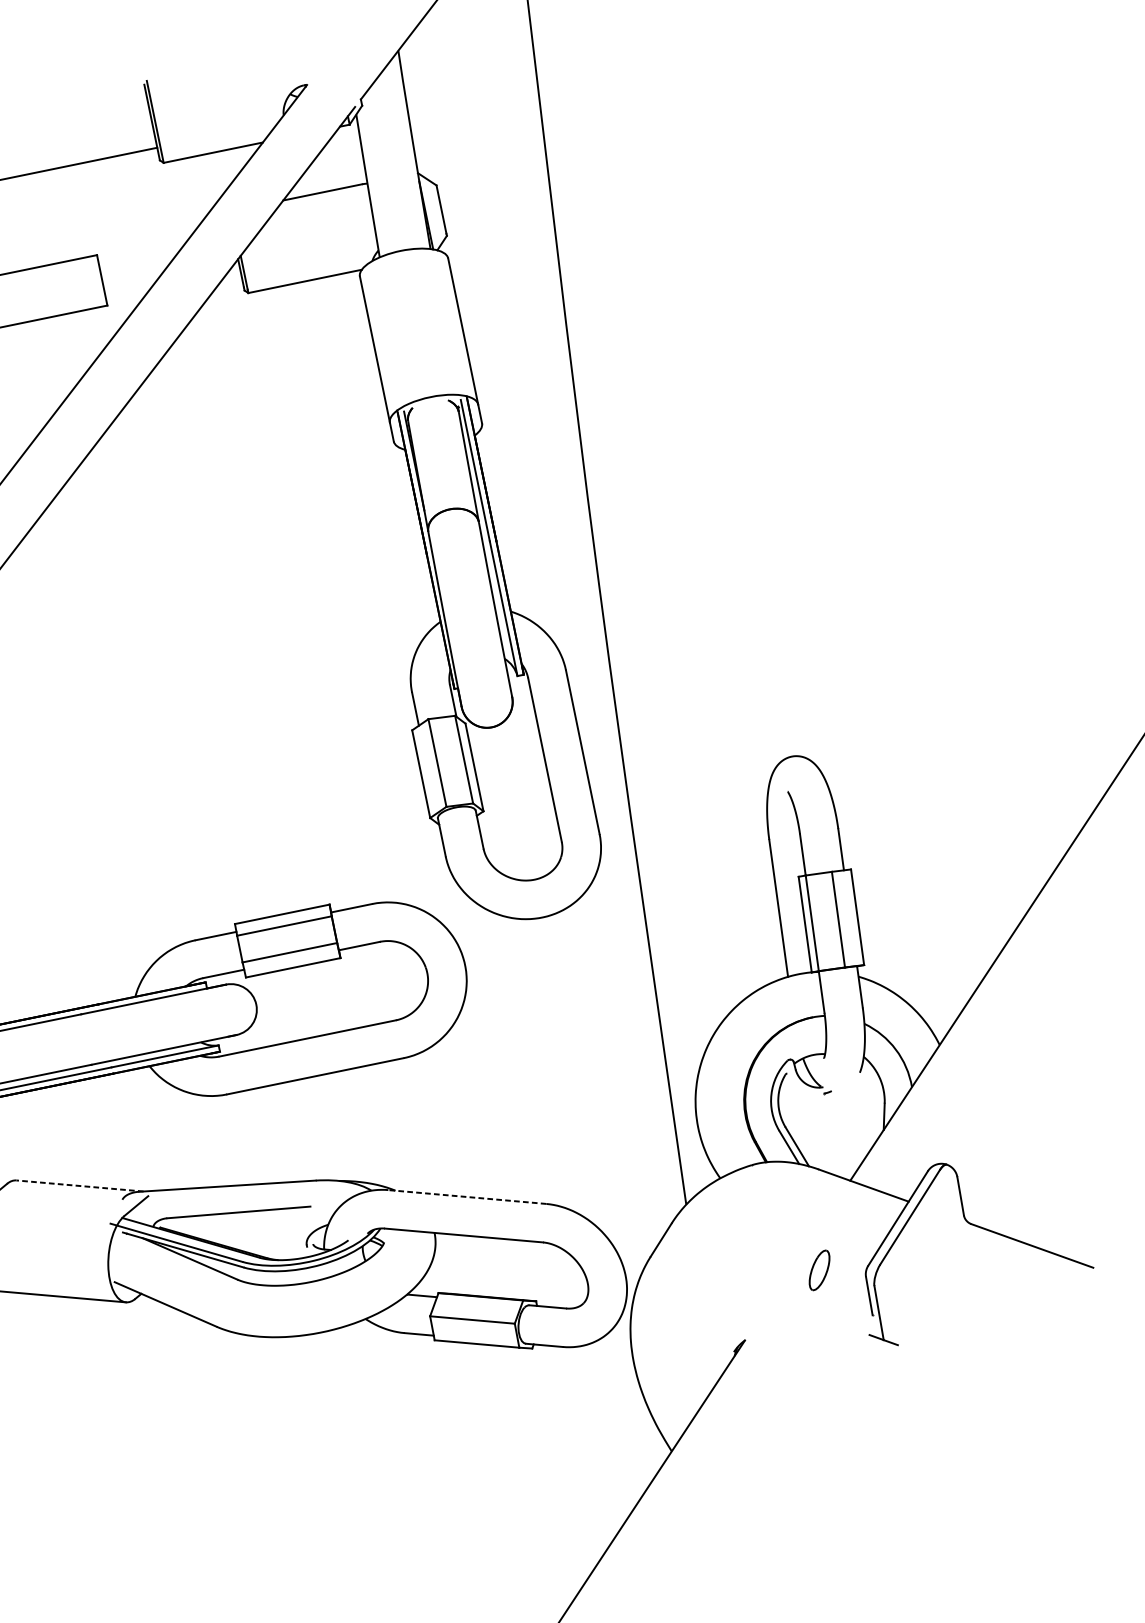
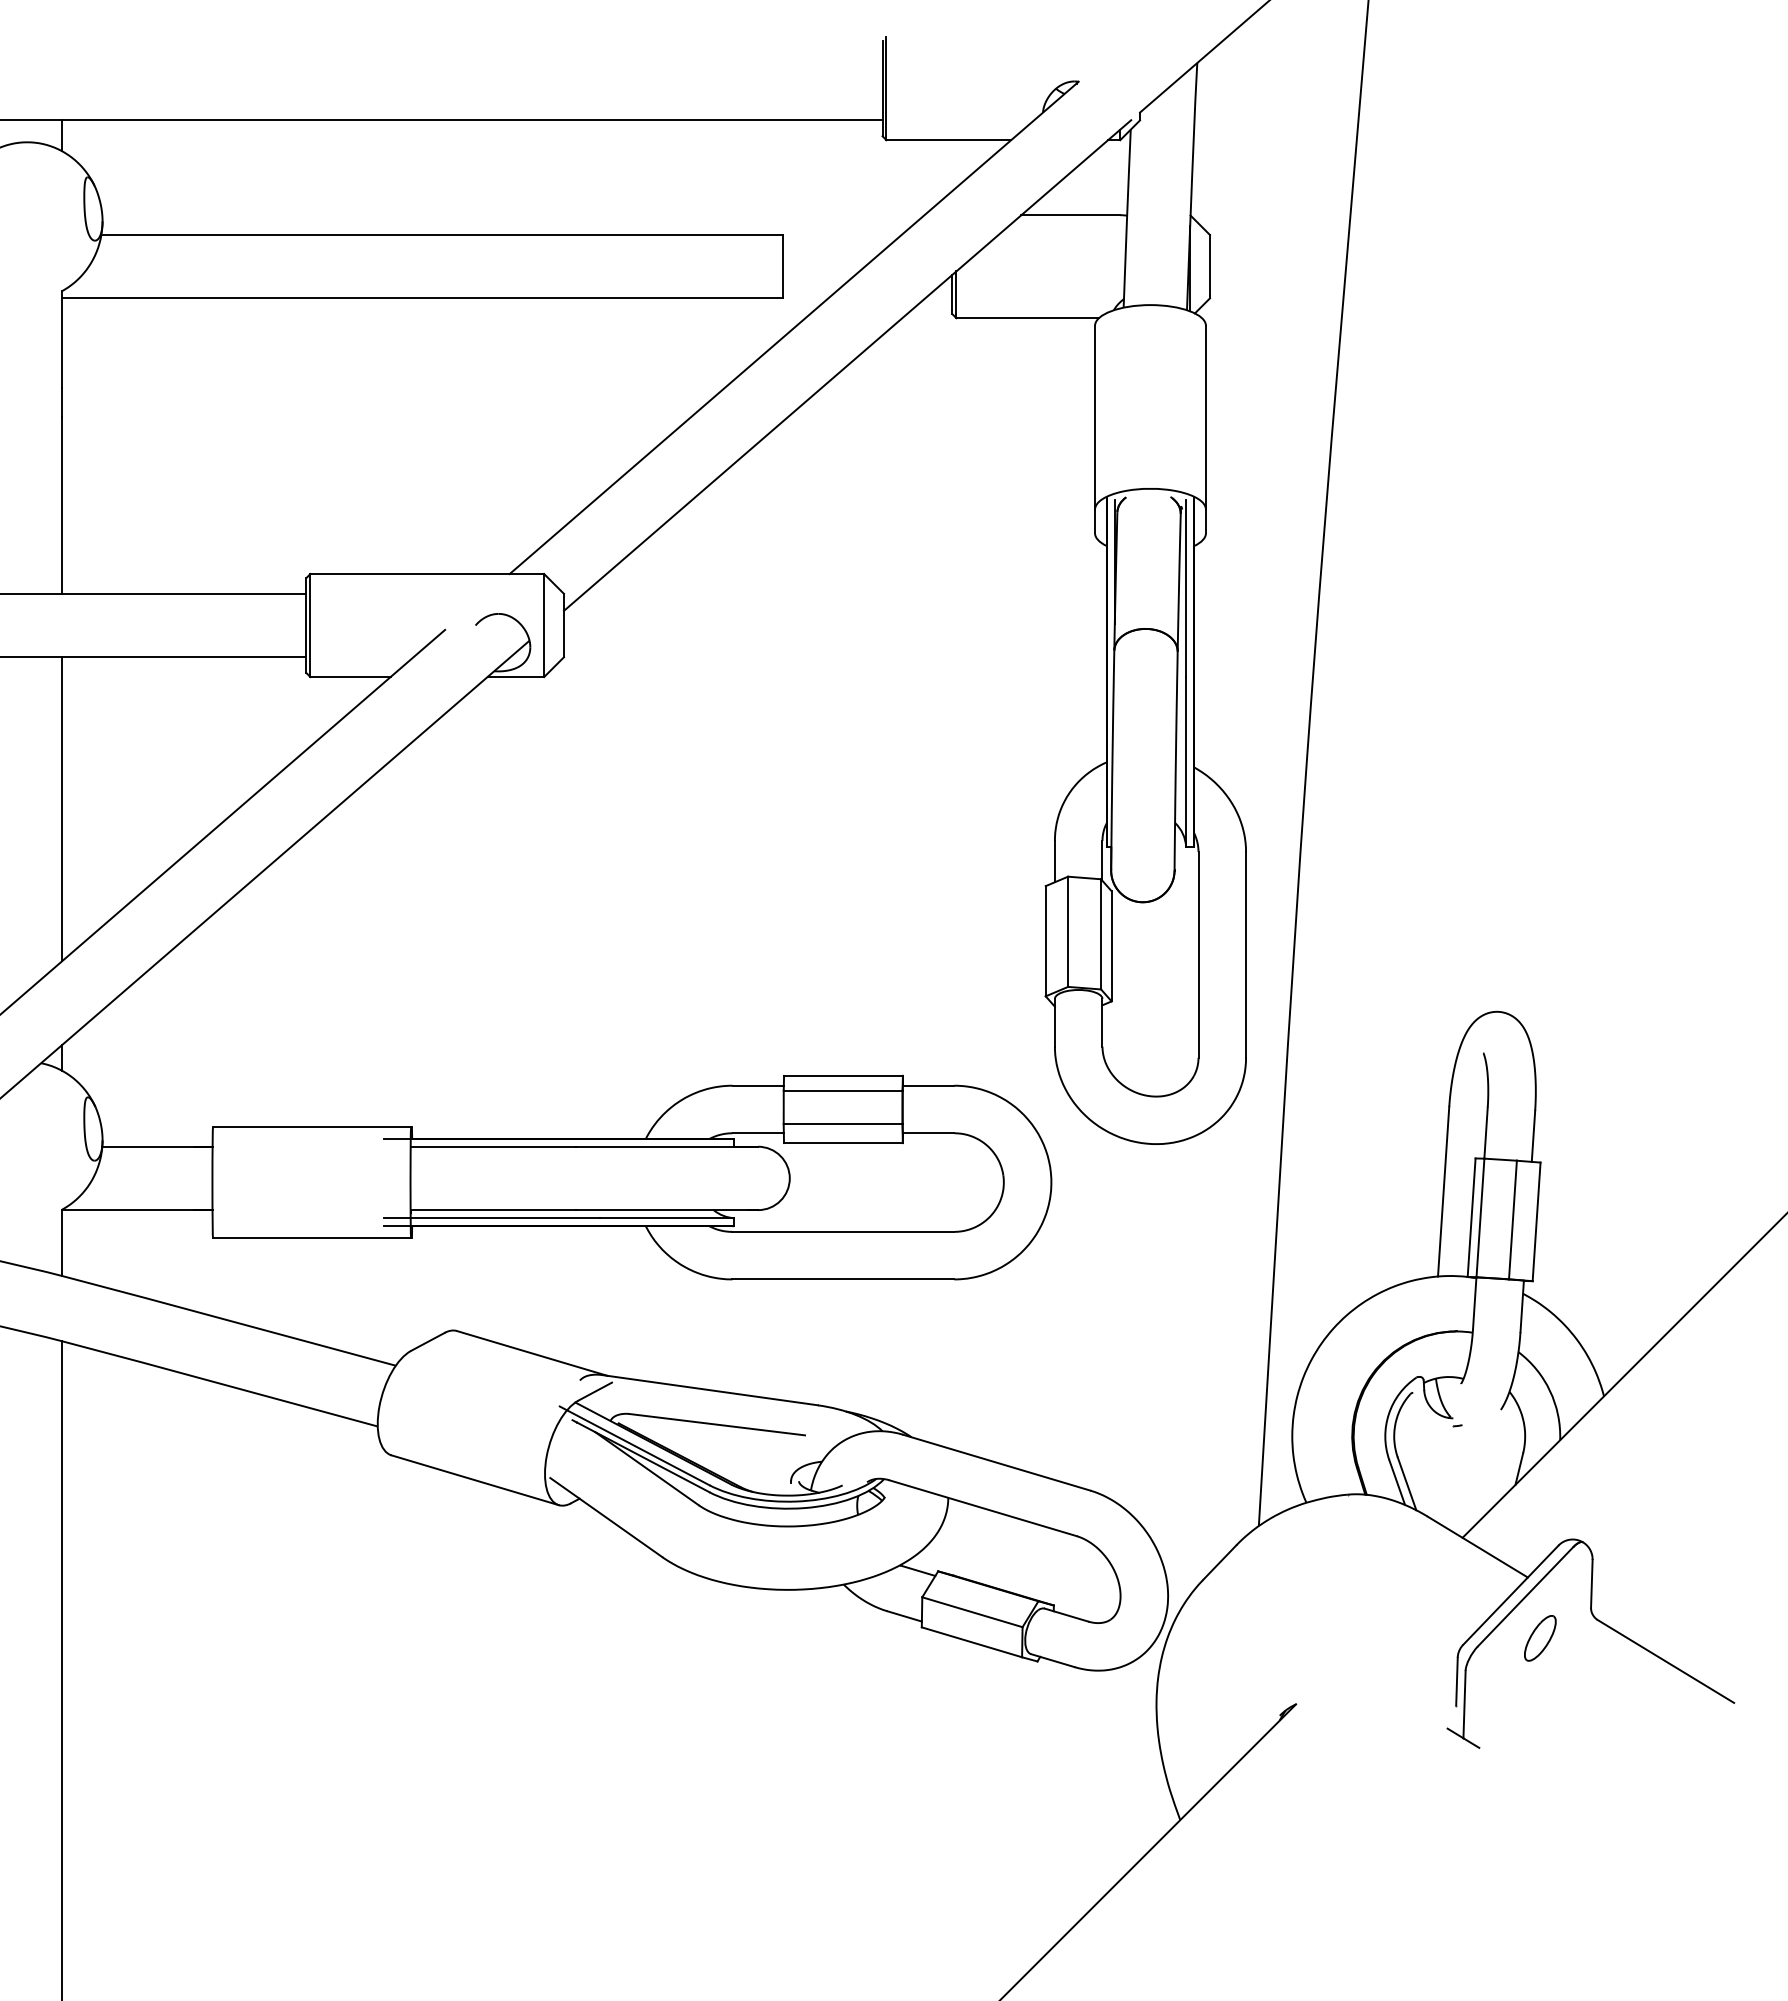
line: (80, 1185) -> (532, 1353), dashed -> solid
line: (467, 1196) -> (996, 1462), dashed -> solid
part: (819, 1270) -> (1540, 1638), moved

